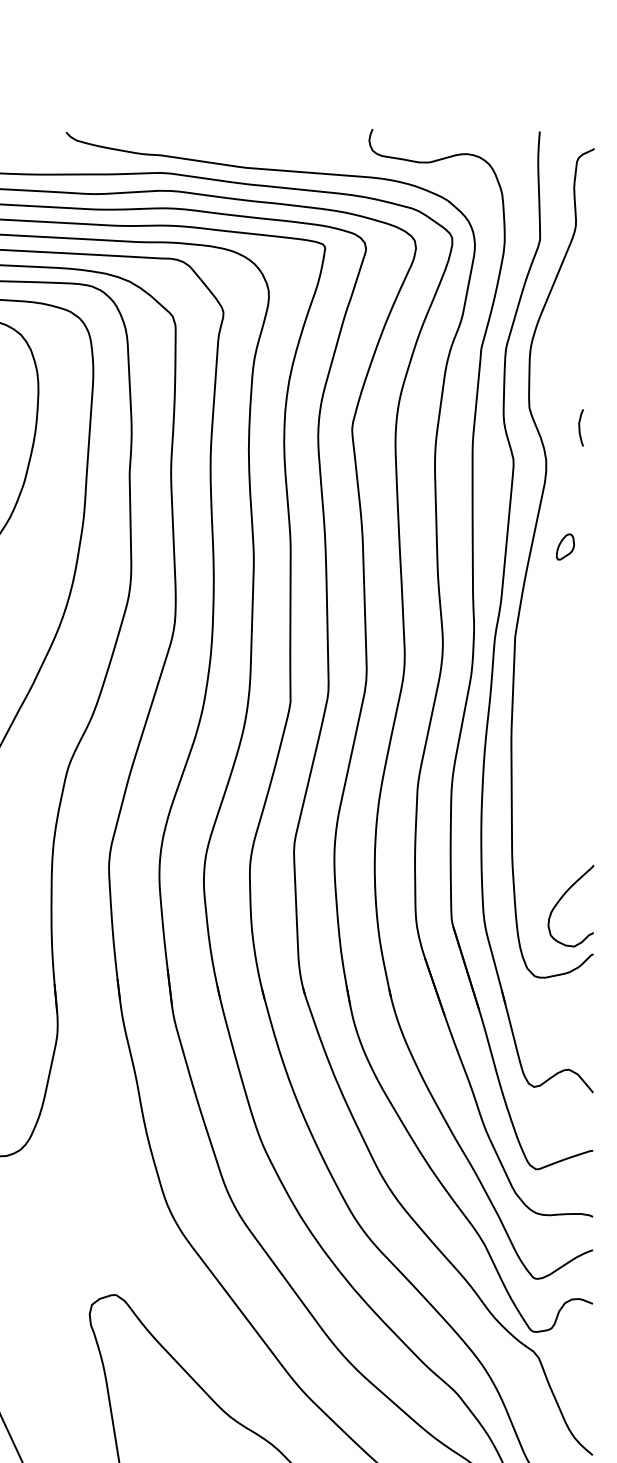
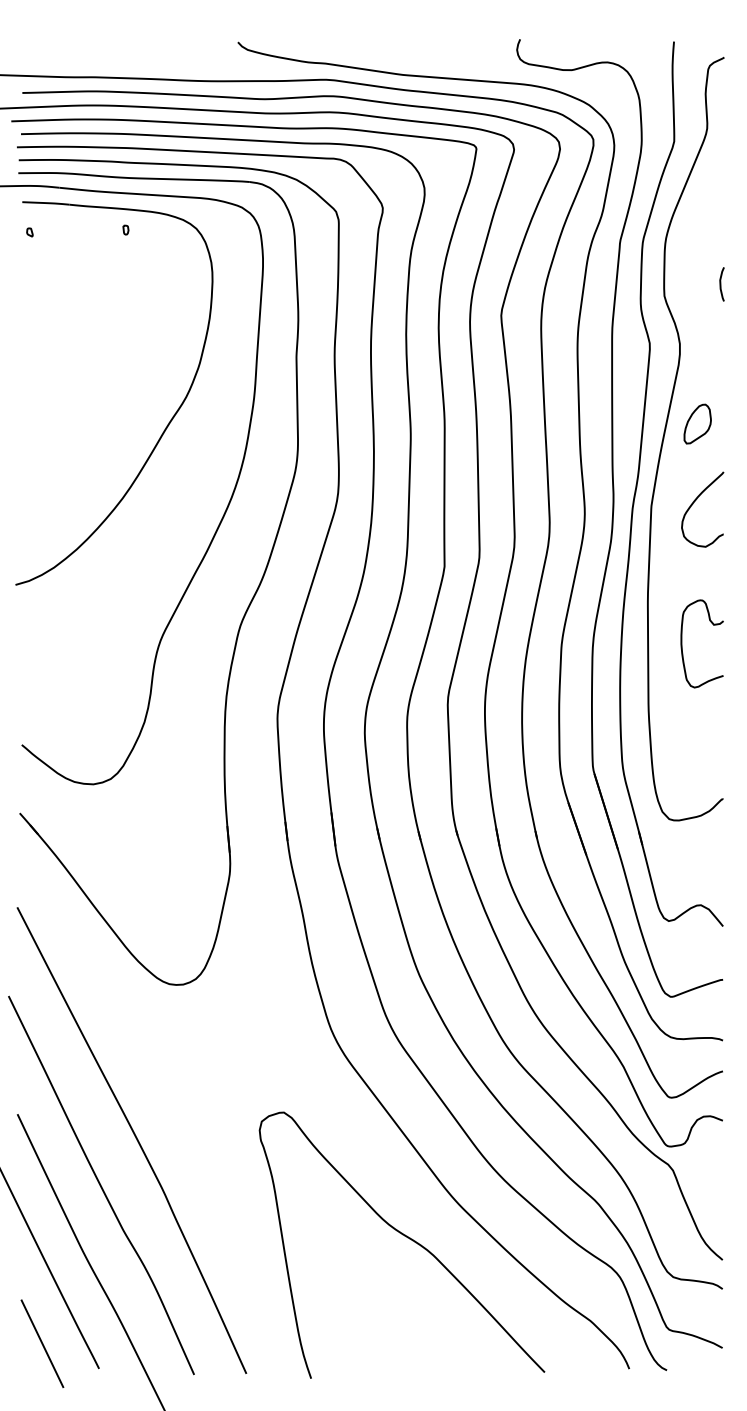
curve: (580, 427) -> (721, 284), moved
part: (565, 546) -> (697, 423), size x1.67
curve: (549, 785) -> (682, 643), added
curve: (560, 900) -> (693, 504), moved

